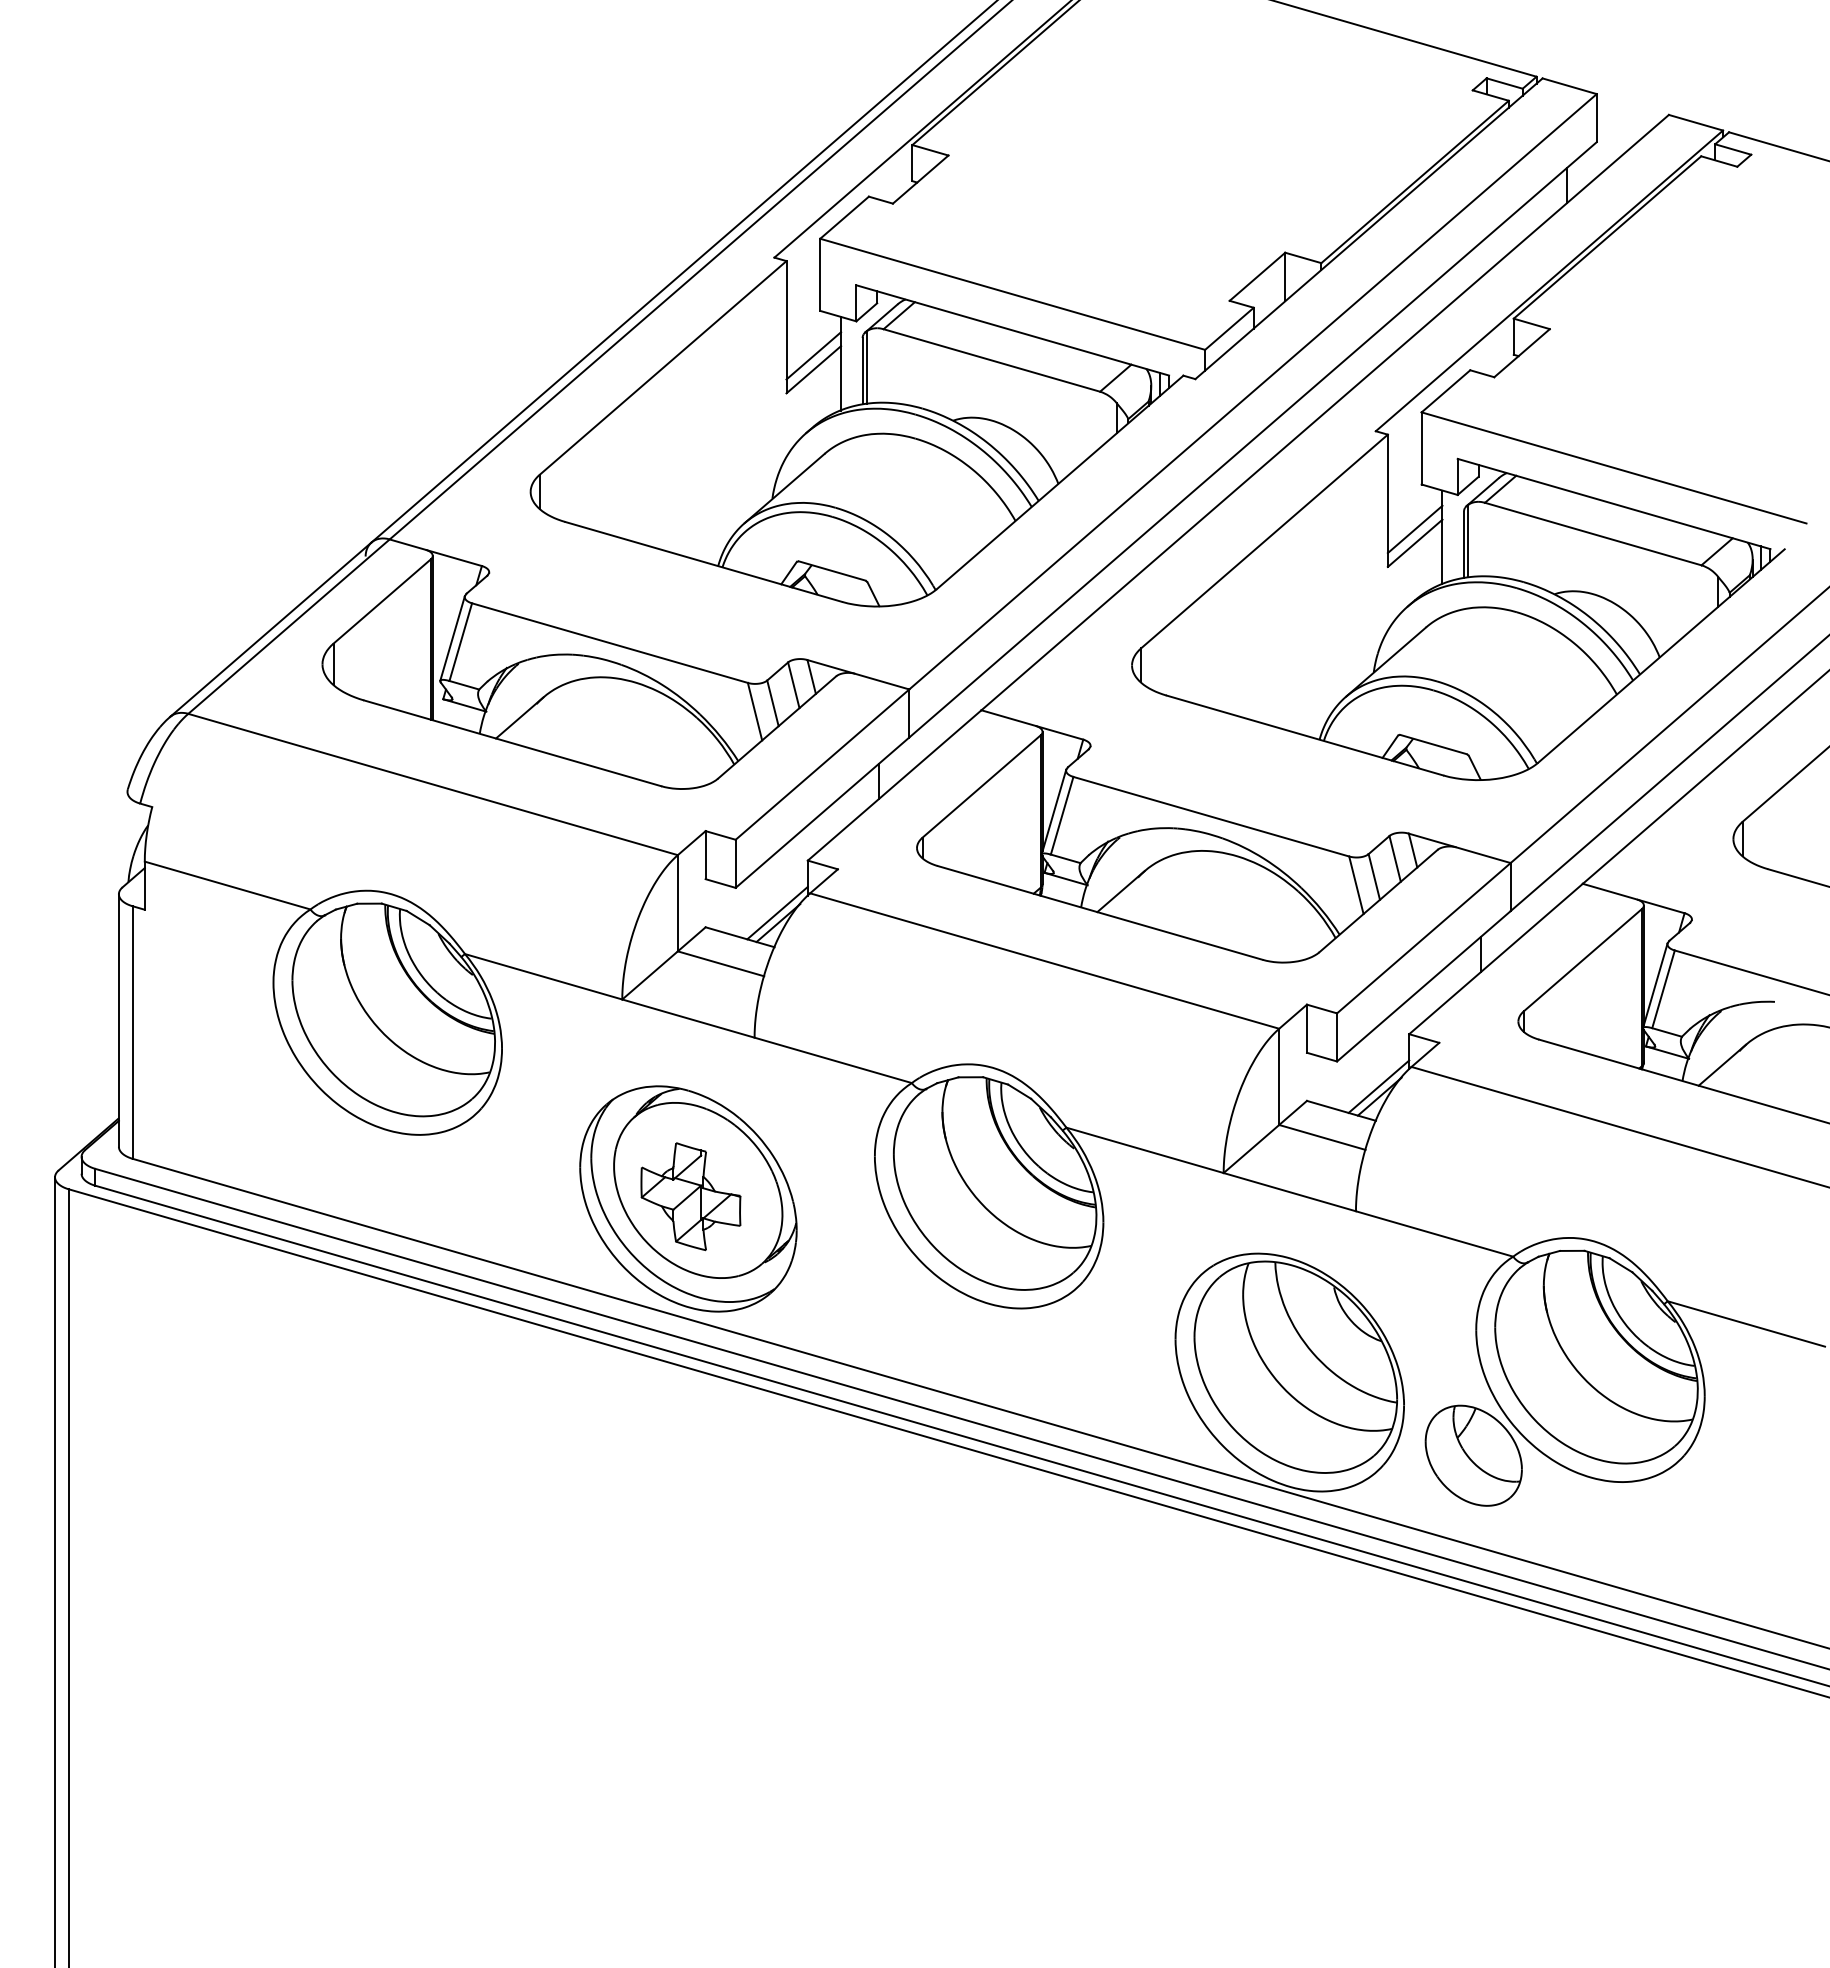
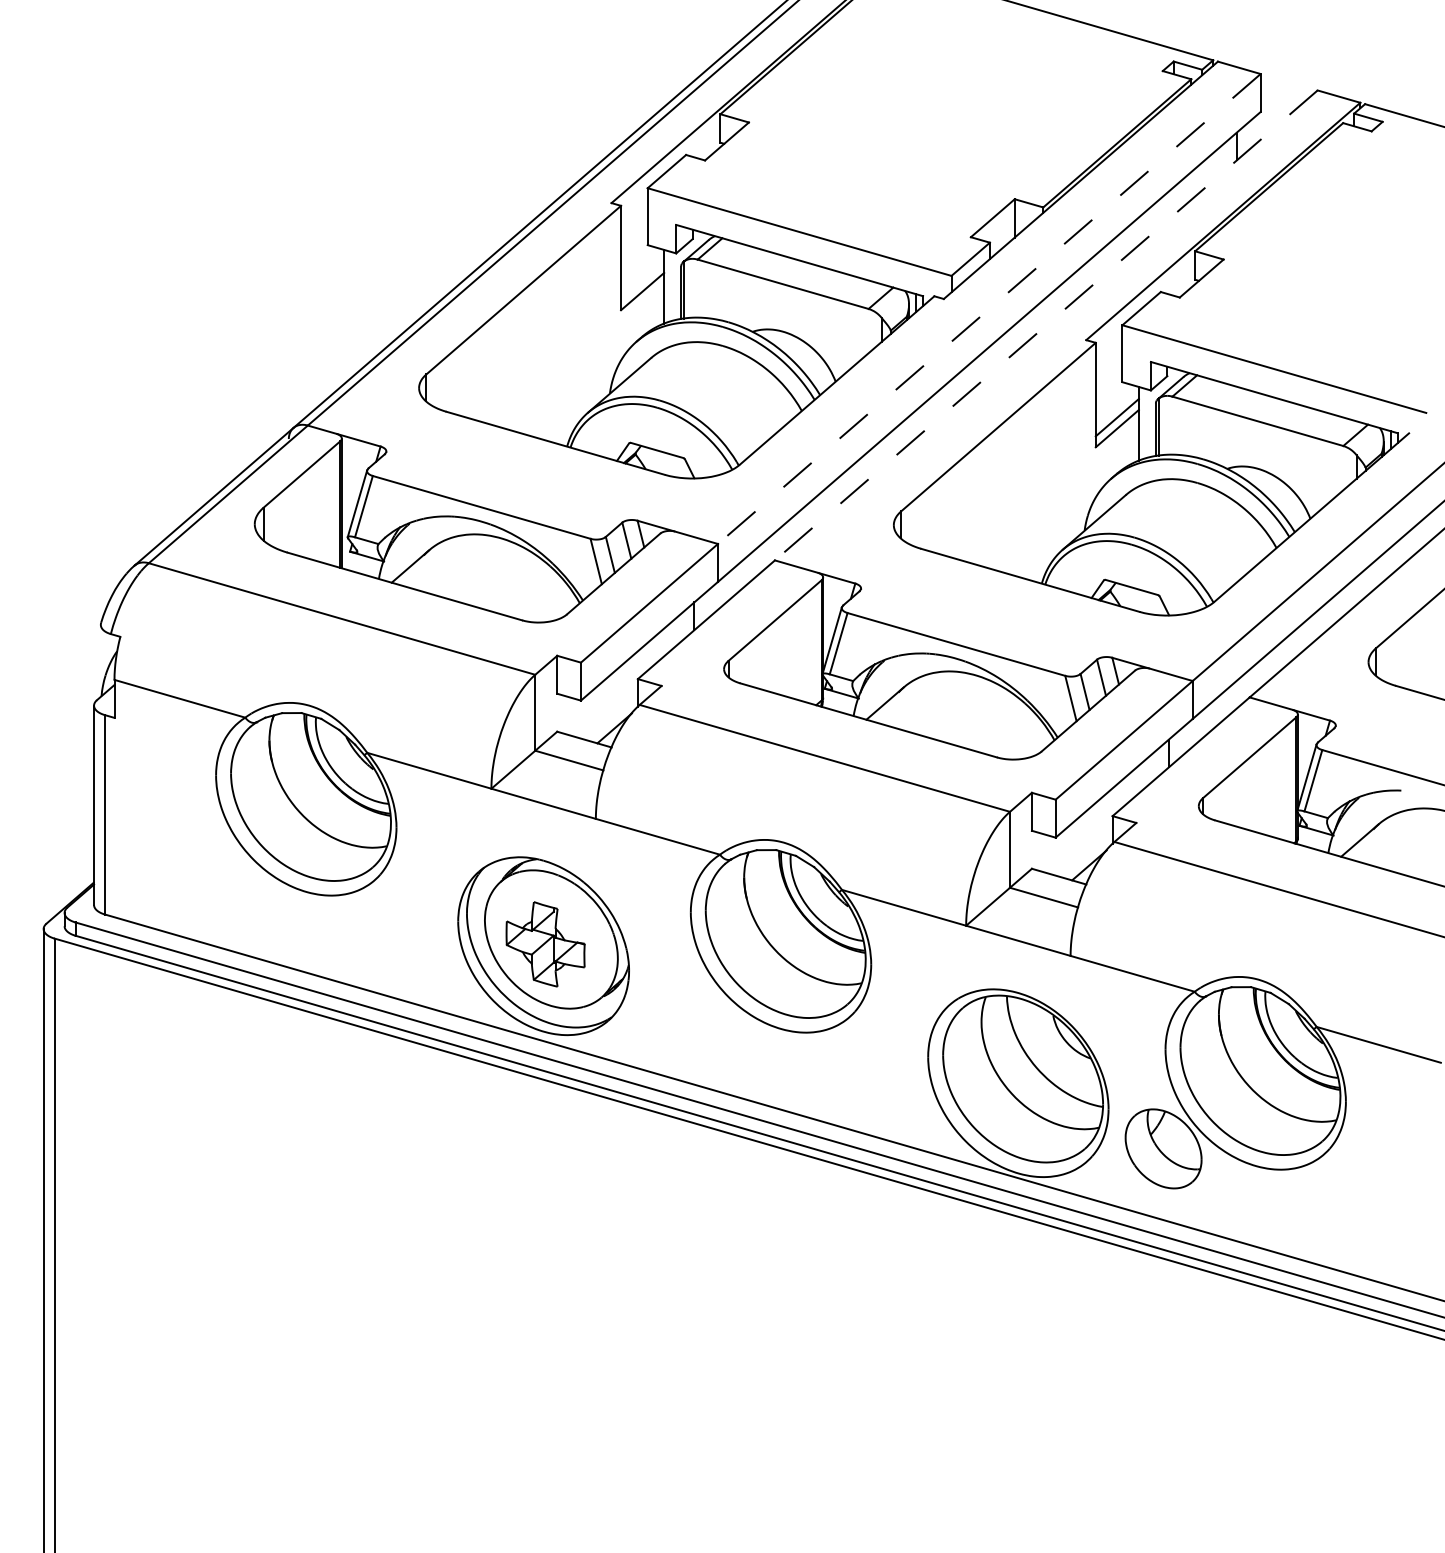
line: (813, 355) -> (642, 280), removed
line: (1253, 391) -> (989, 308), solid -> dashed
line: (1325, 412) -> (1046, 325), solid -> dashed
line: (777, 912) -> (613, 720), removed
line: (1378, 1086) -> (1088, 857), removed

